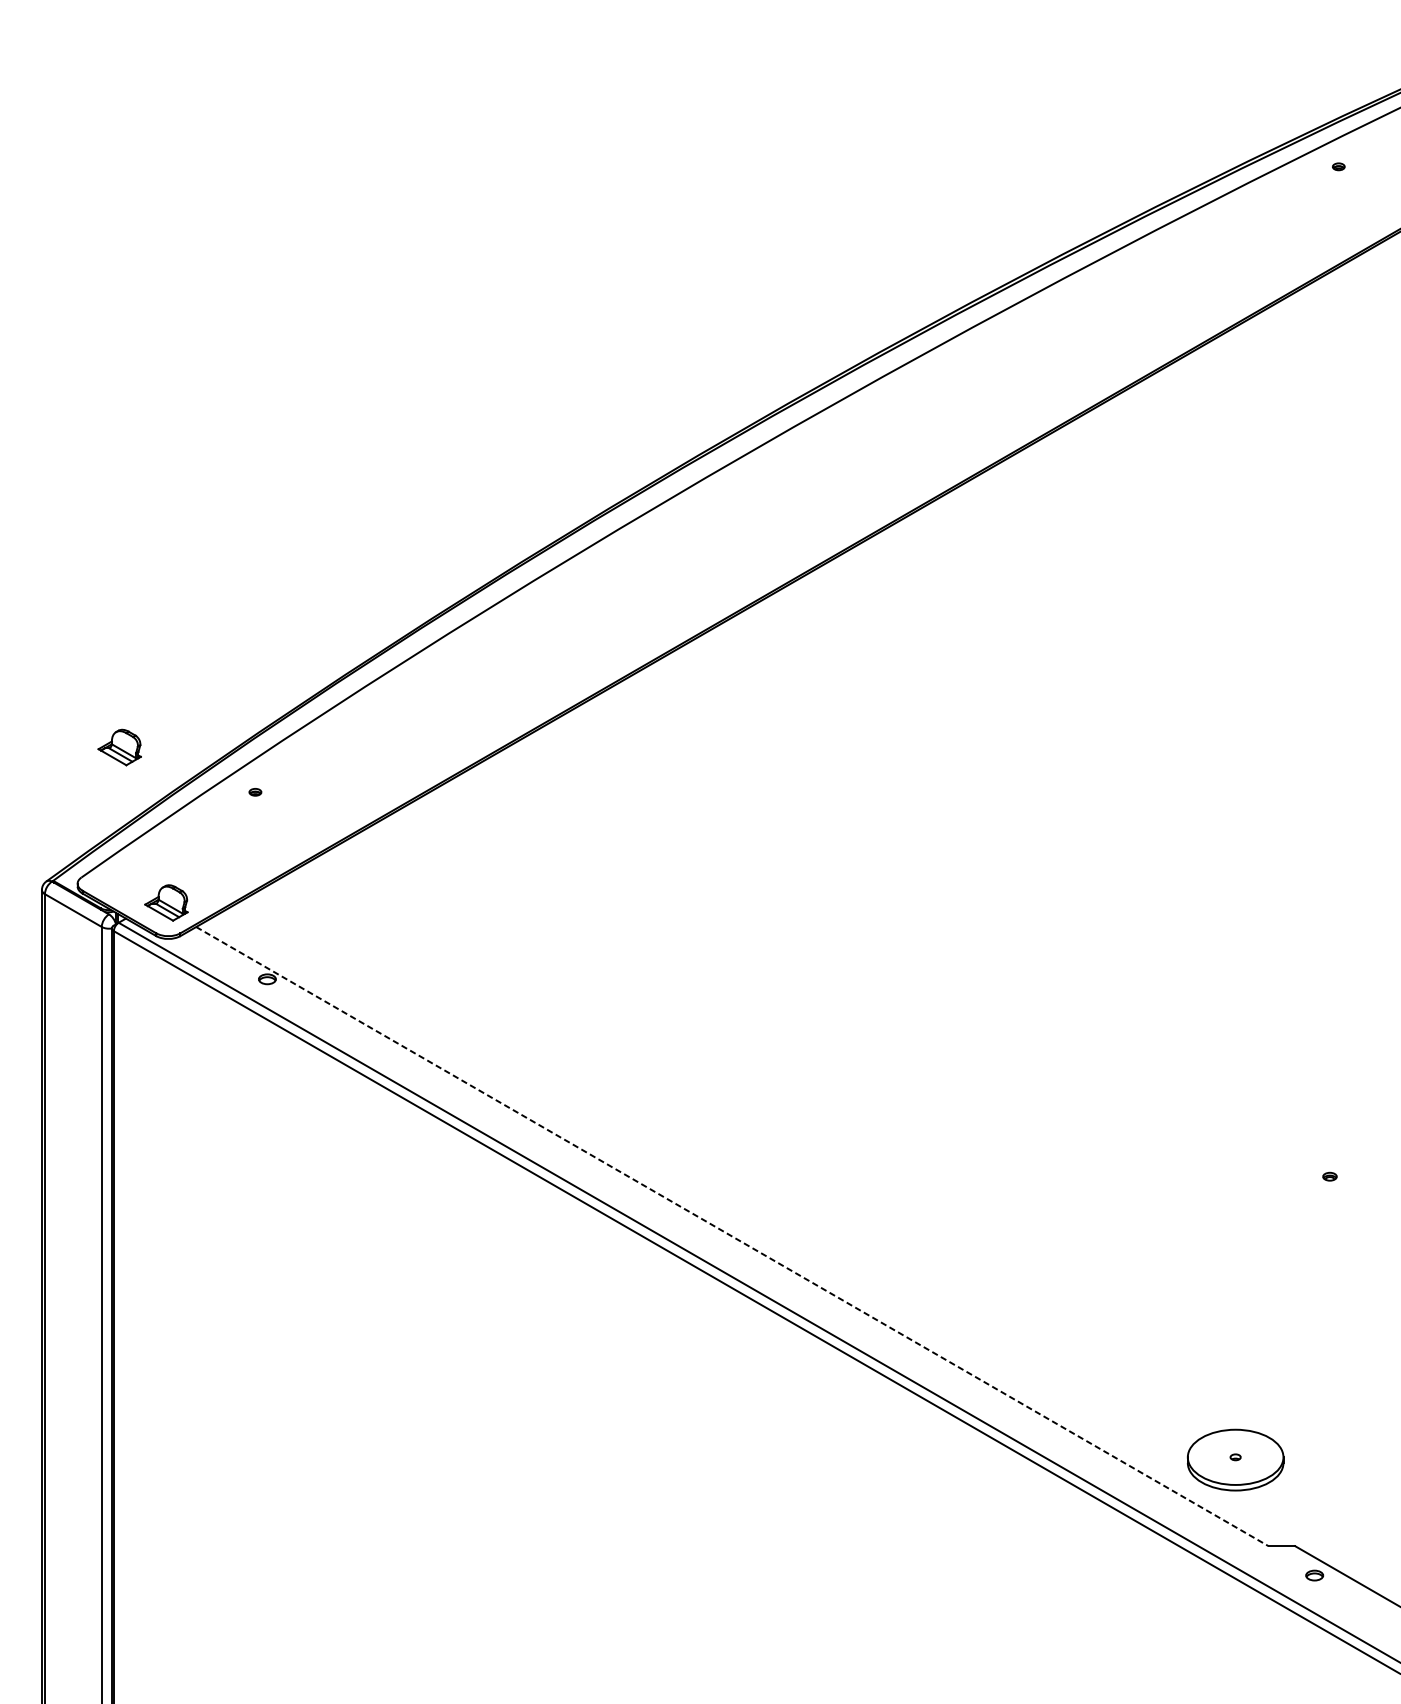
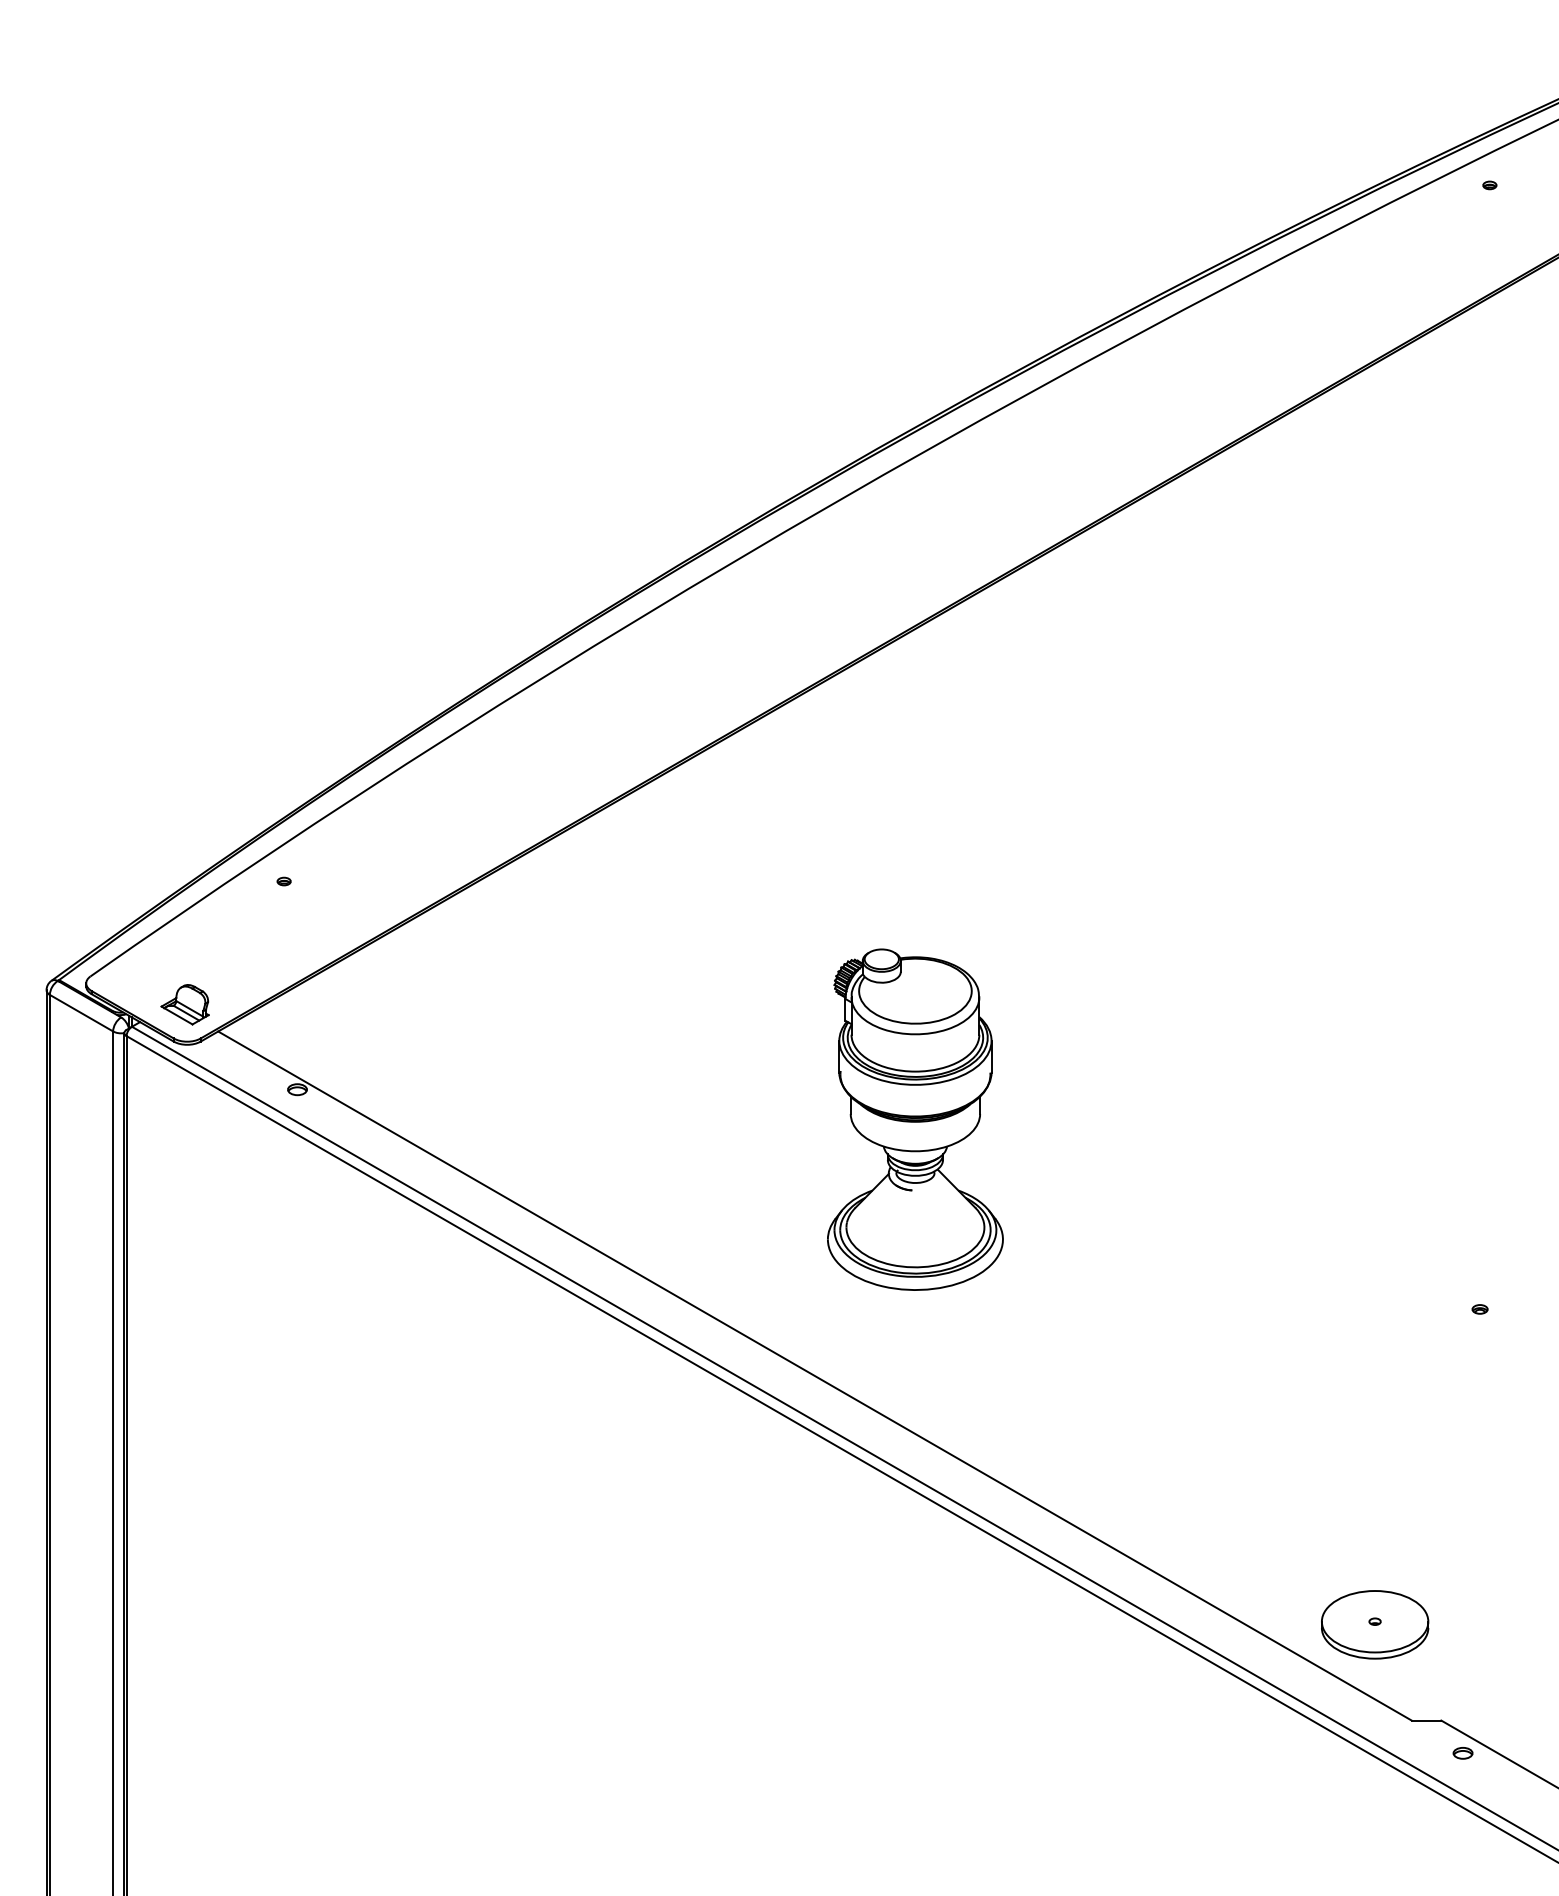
part: (119, 747) -> (132, 831), removed
part: (822, 1006) -> (915, 1119), added
line: (732, 1237) -> (815, 1376), dashed -> solid

